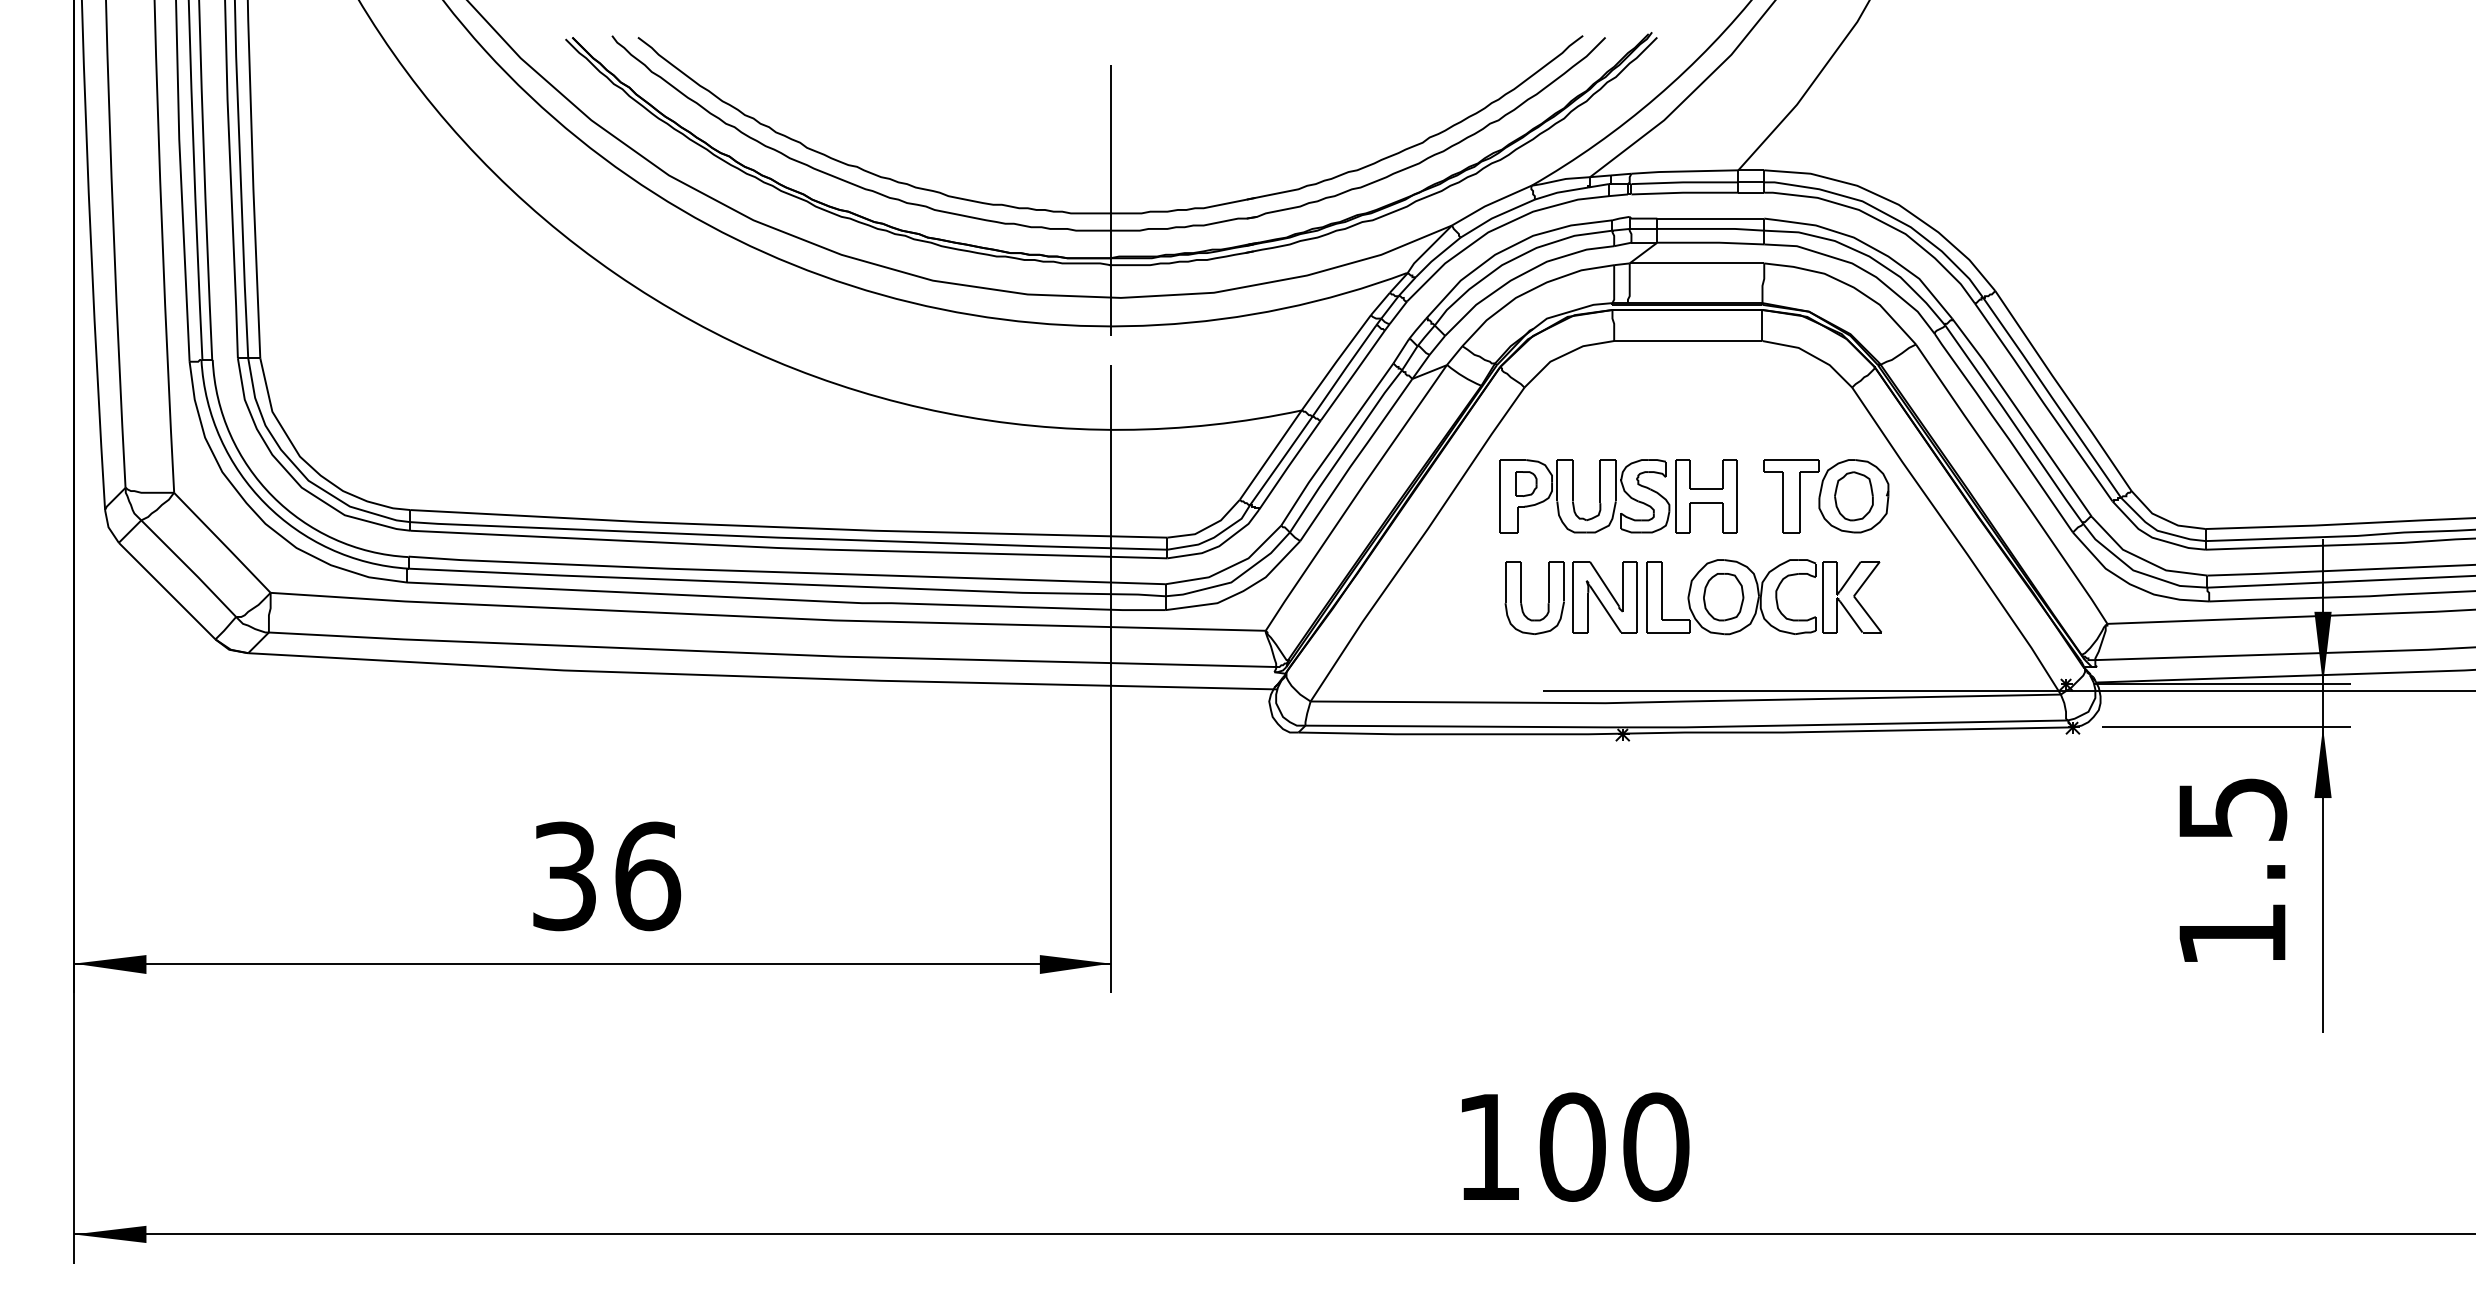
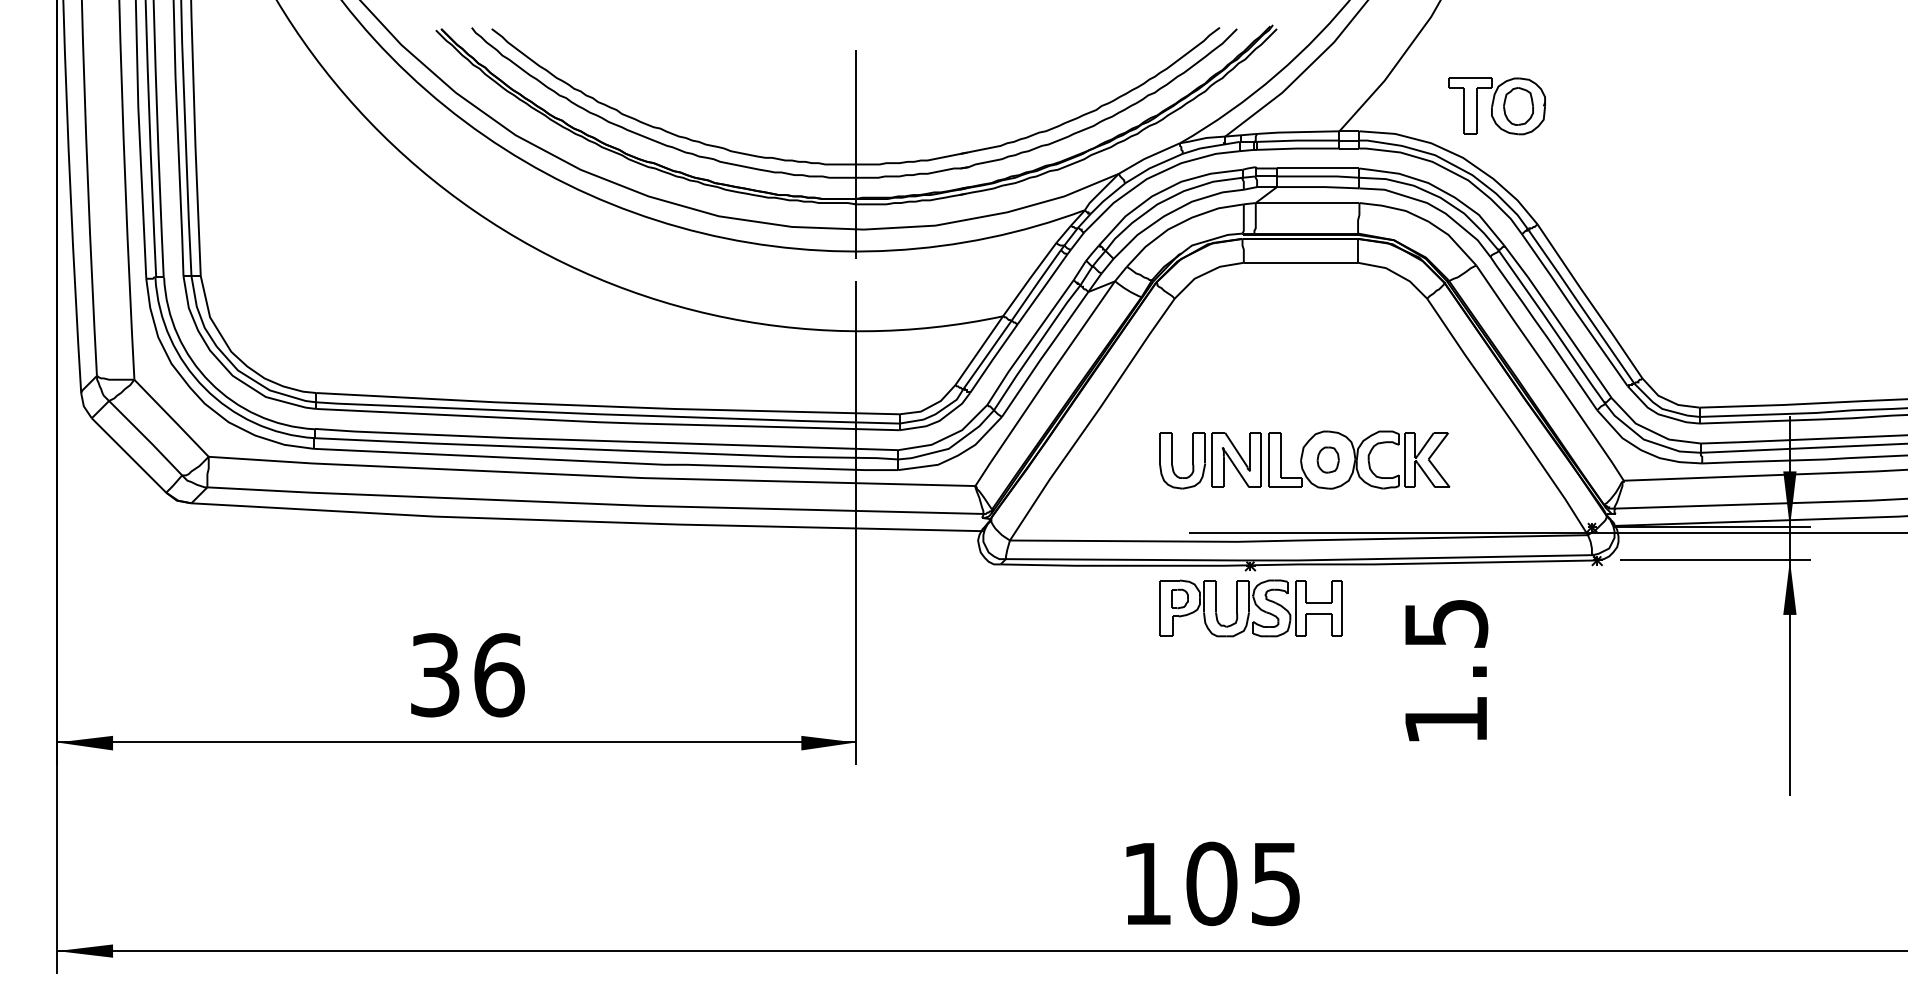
part: (1617, 496) -> (1250, 608), moved
part: (1825, 496) -> (1496, 106), moved
part: (1724, 596) -> (1328, 459), size x0.7
text: (2232, 870) -> (1446, 670), moved
text: (1656, 1146) -> (1276, 883), 100 -> 105

